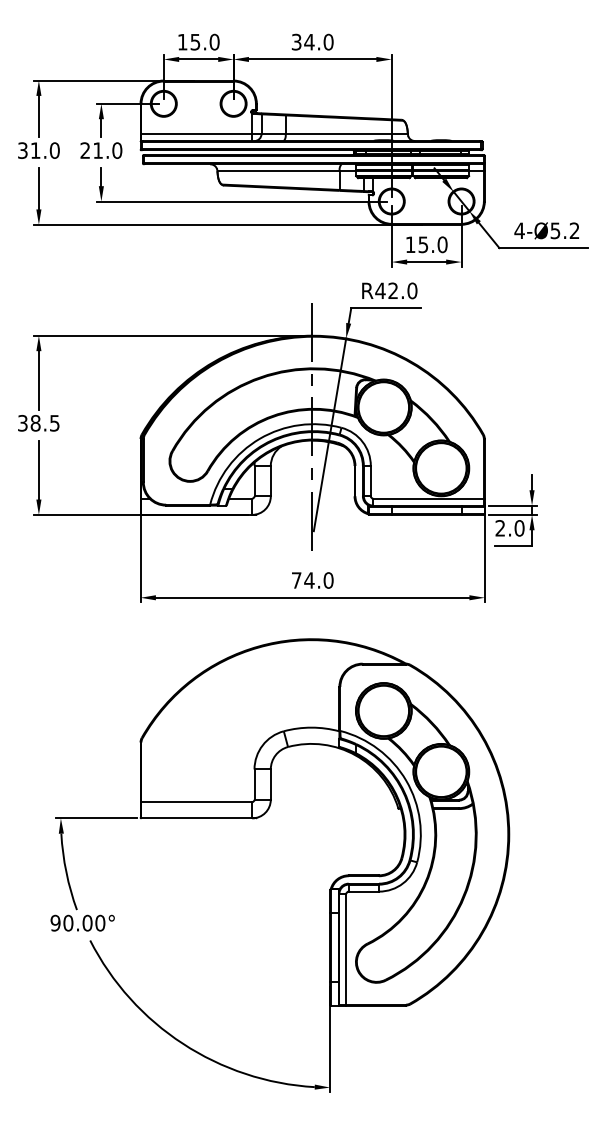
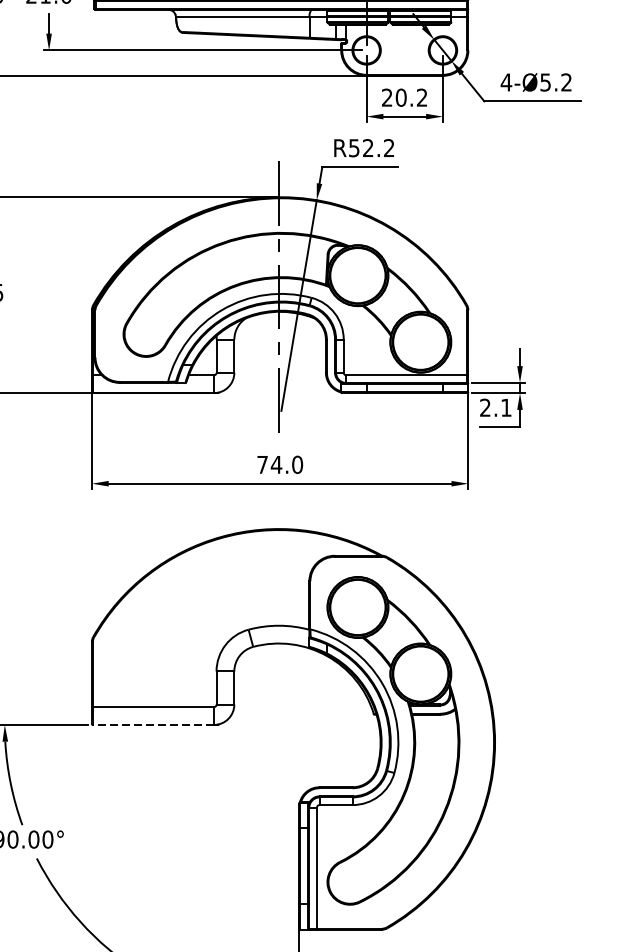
text: (426, 244) -> (404, 97), 15.0 -> 20.2
text: (396, 290) -> (371, 147), R42.0 -> R52.2
text: (519, 528) -> (506, 407), 2.0 -> 2.1
line: (196, 818) -> (153, 725), solid -> dashed

